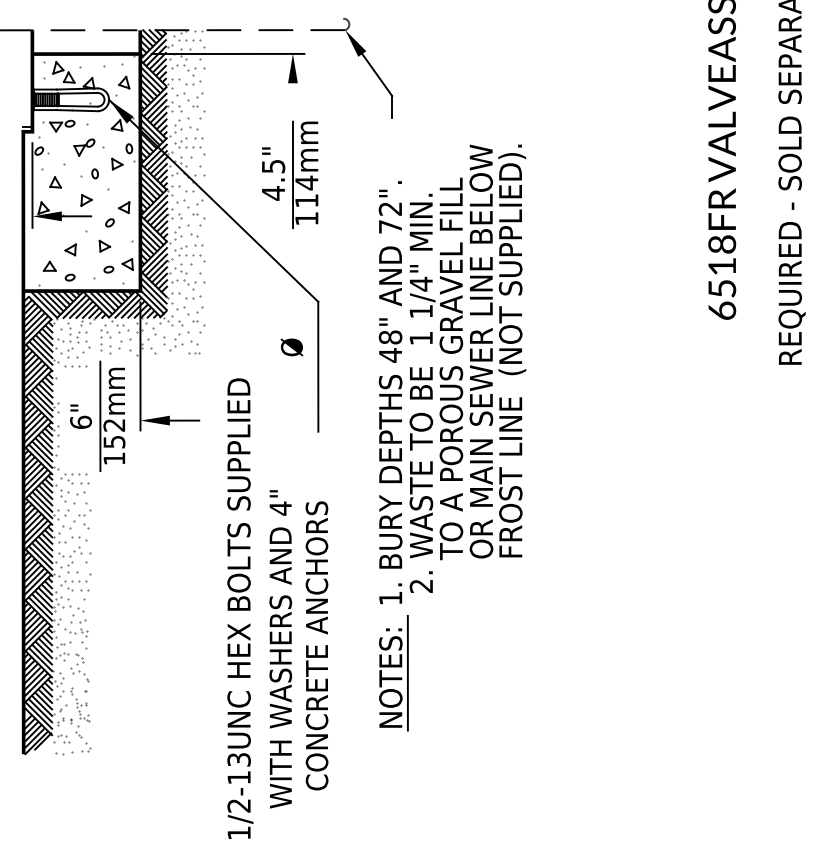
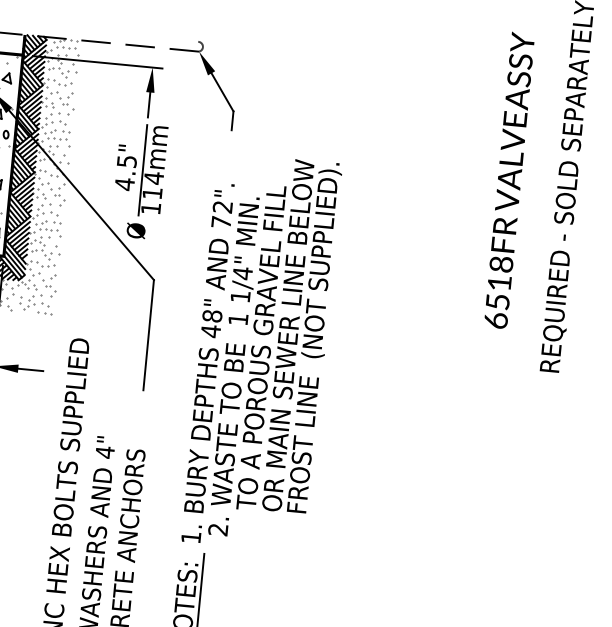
line: (292, 97) -> (148, 104), added
text: (291, 347) -> (135, 230), moved
part: (194, 353) -> (44, 313), size x1.67

